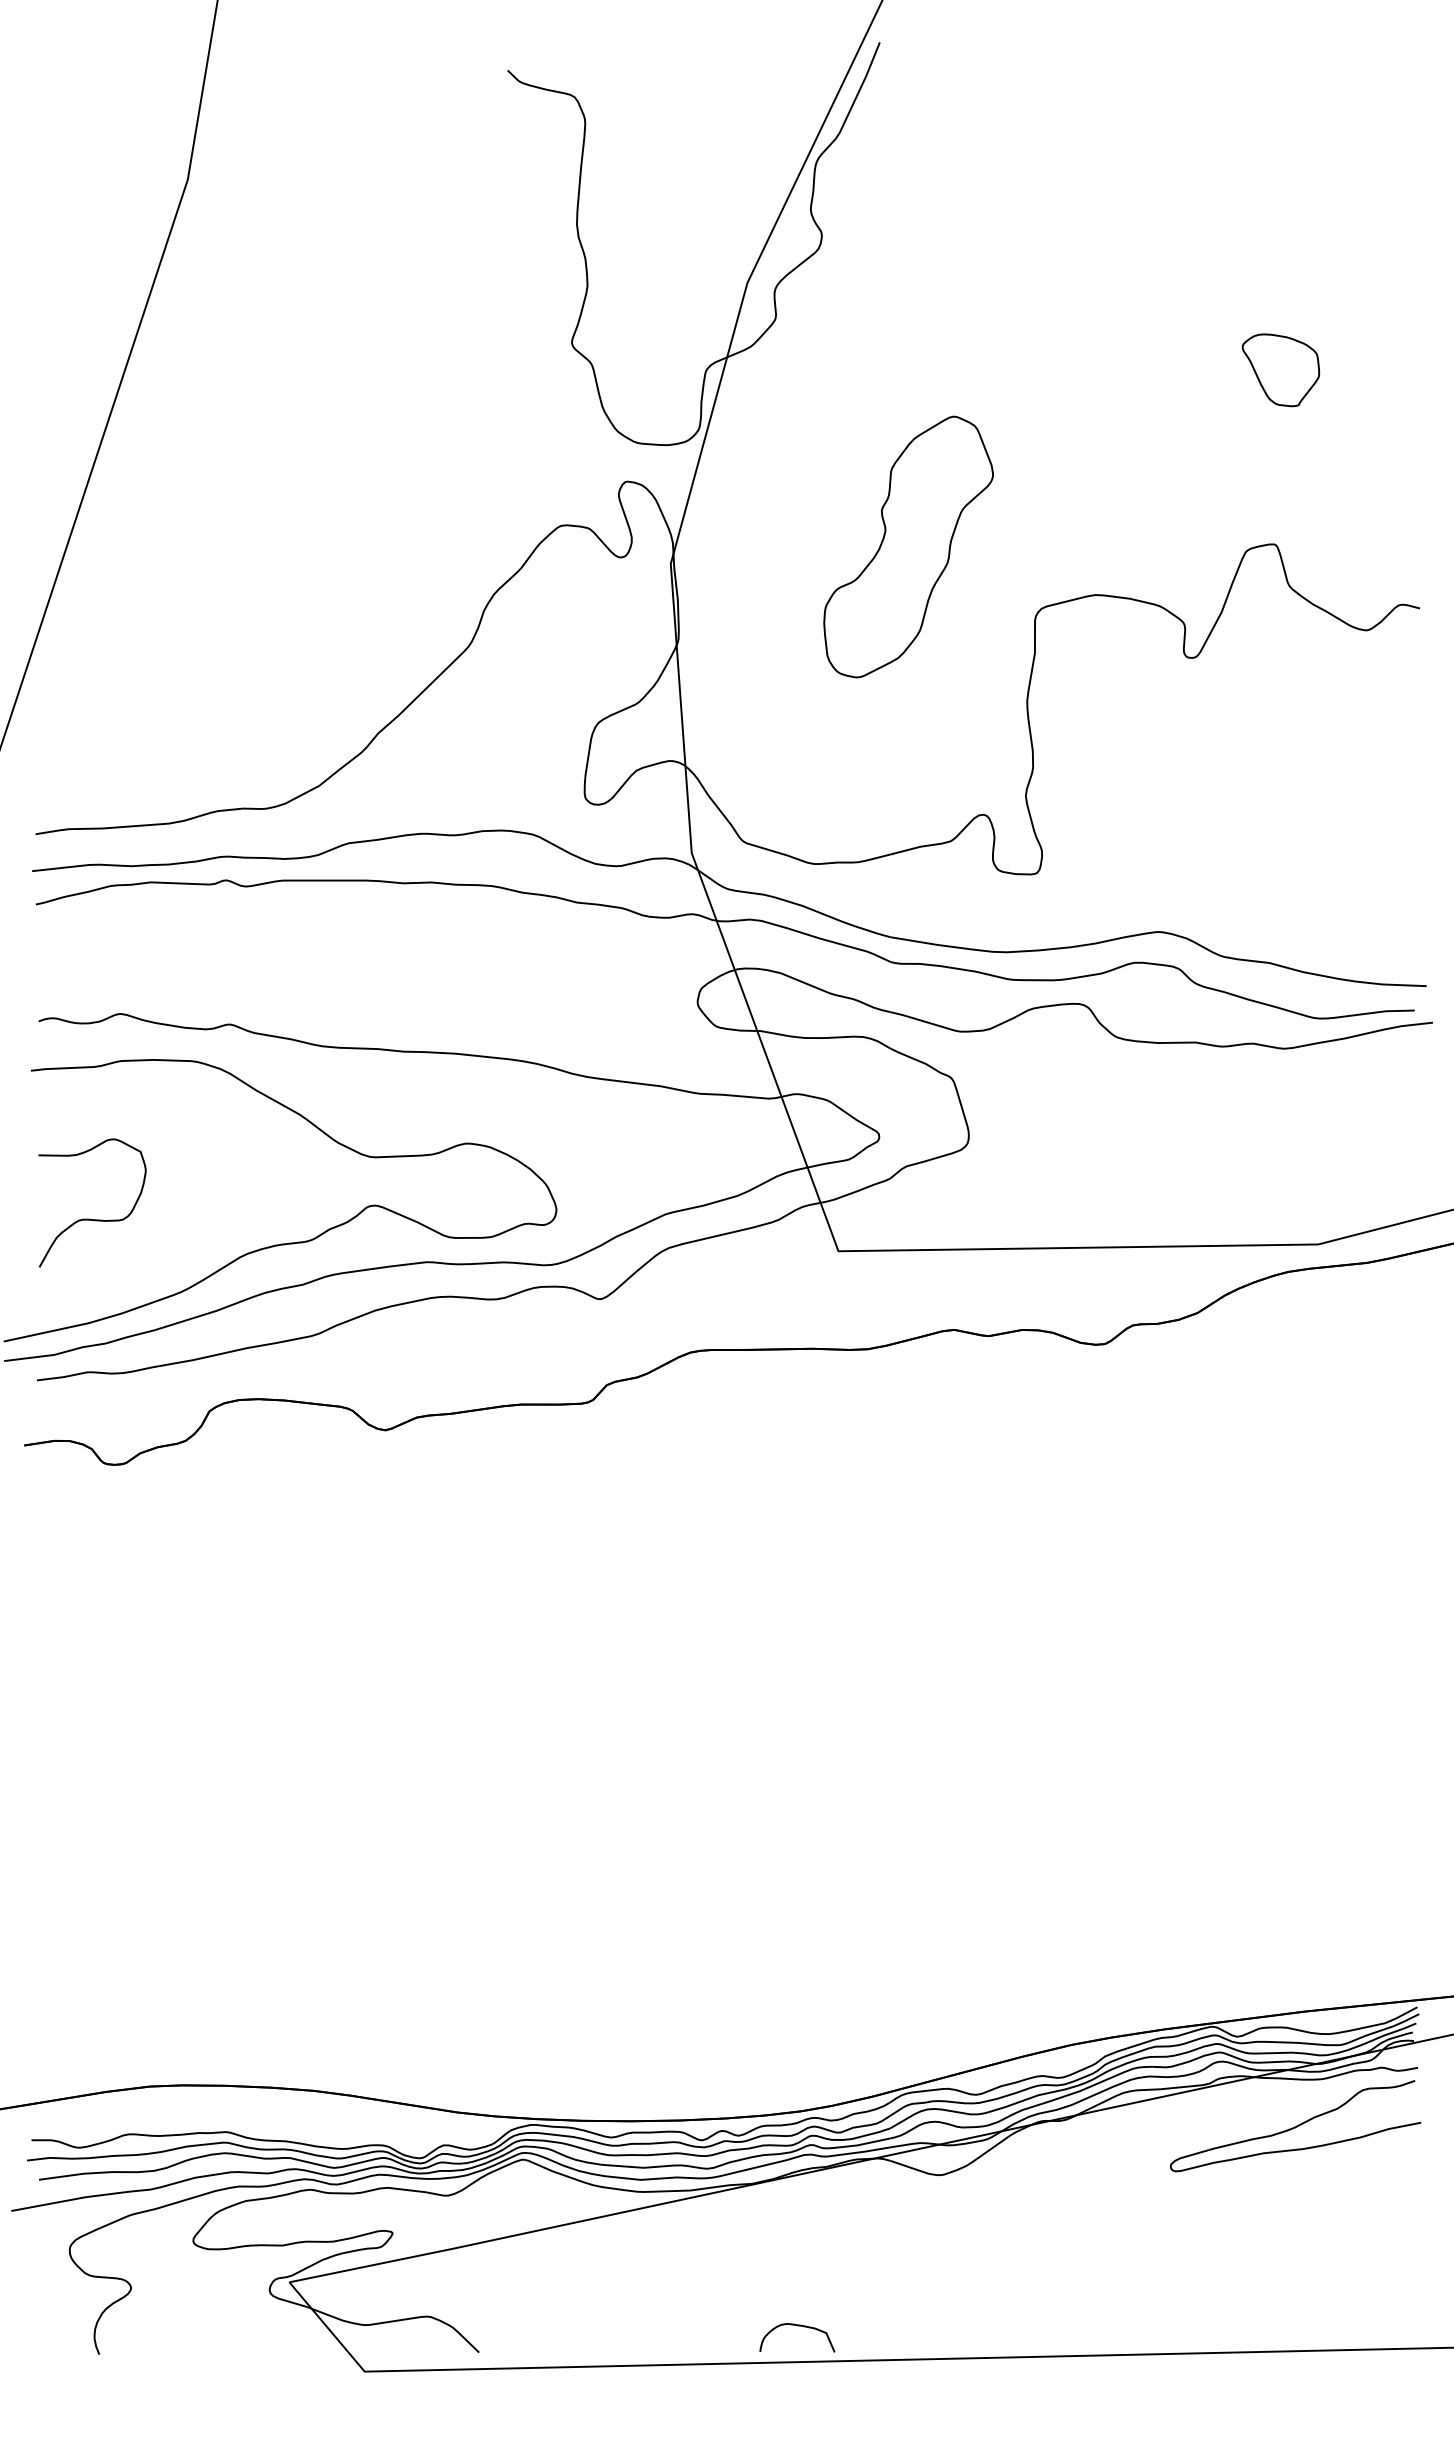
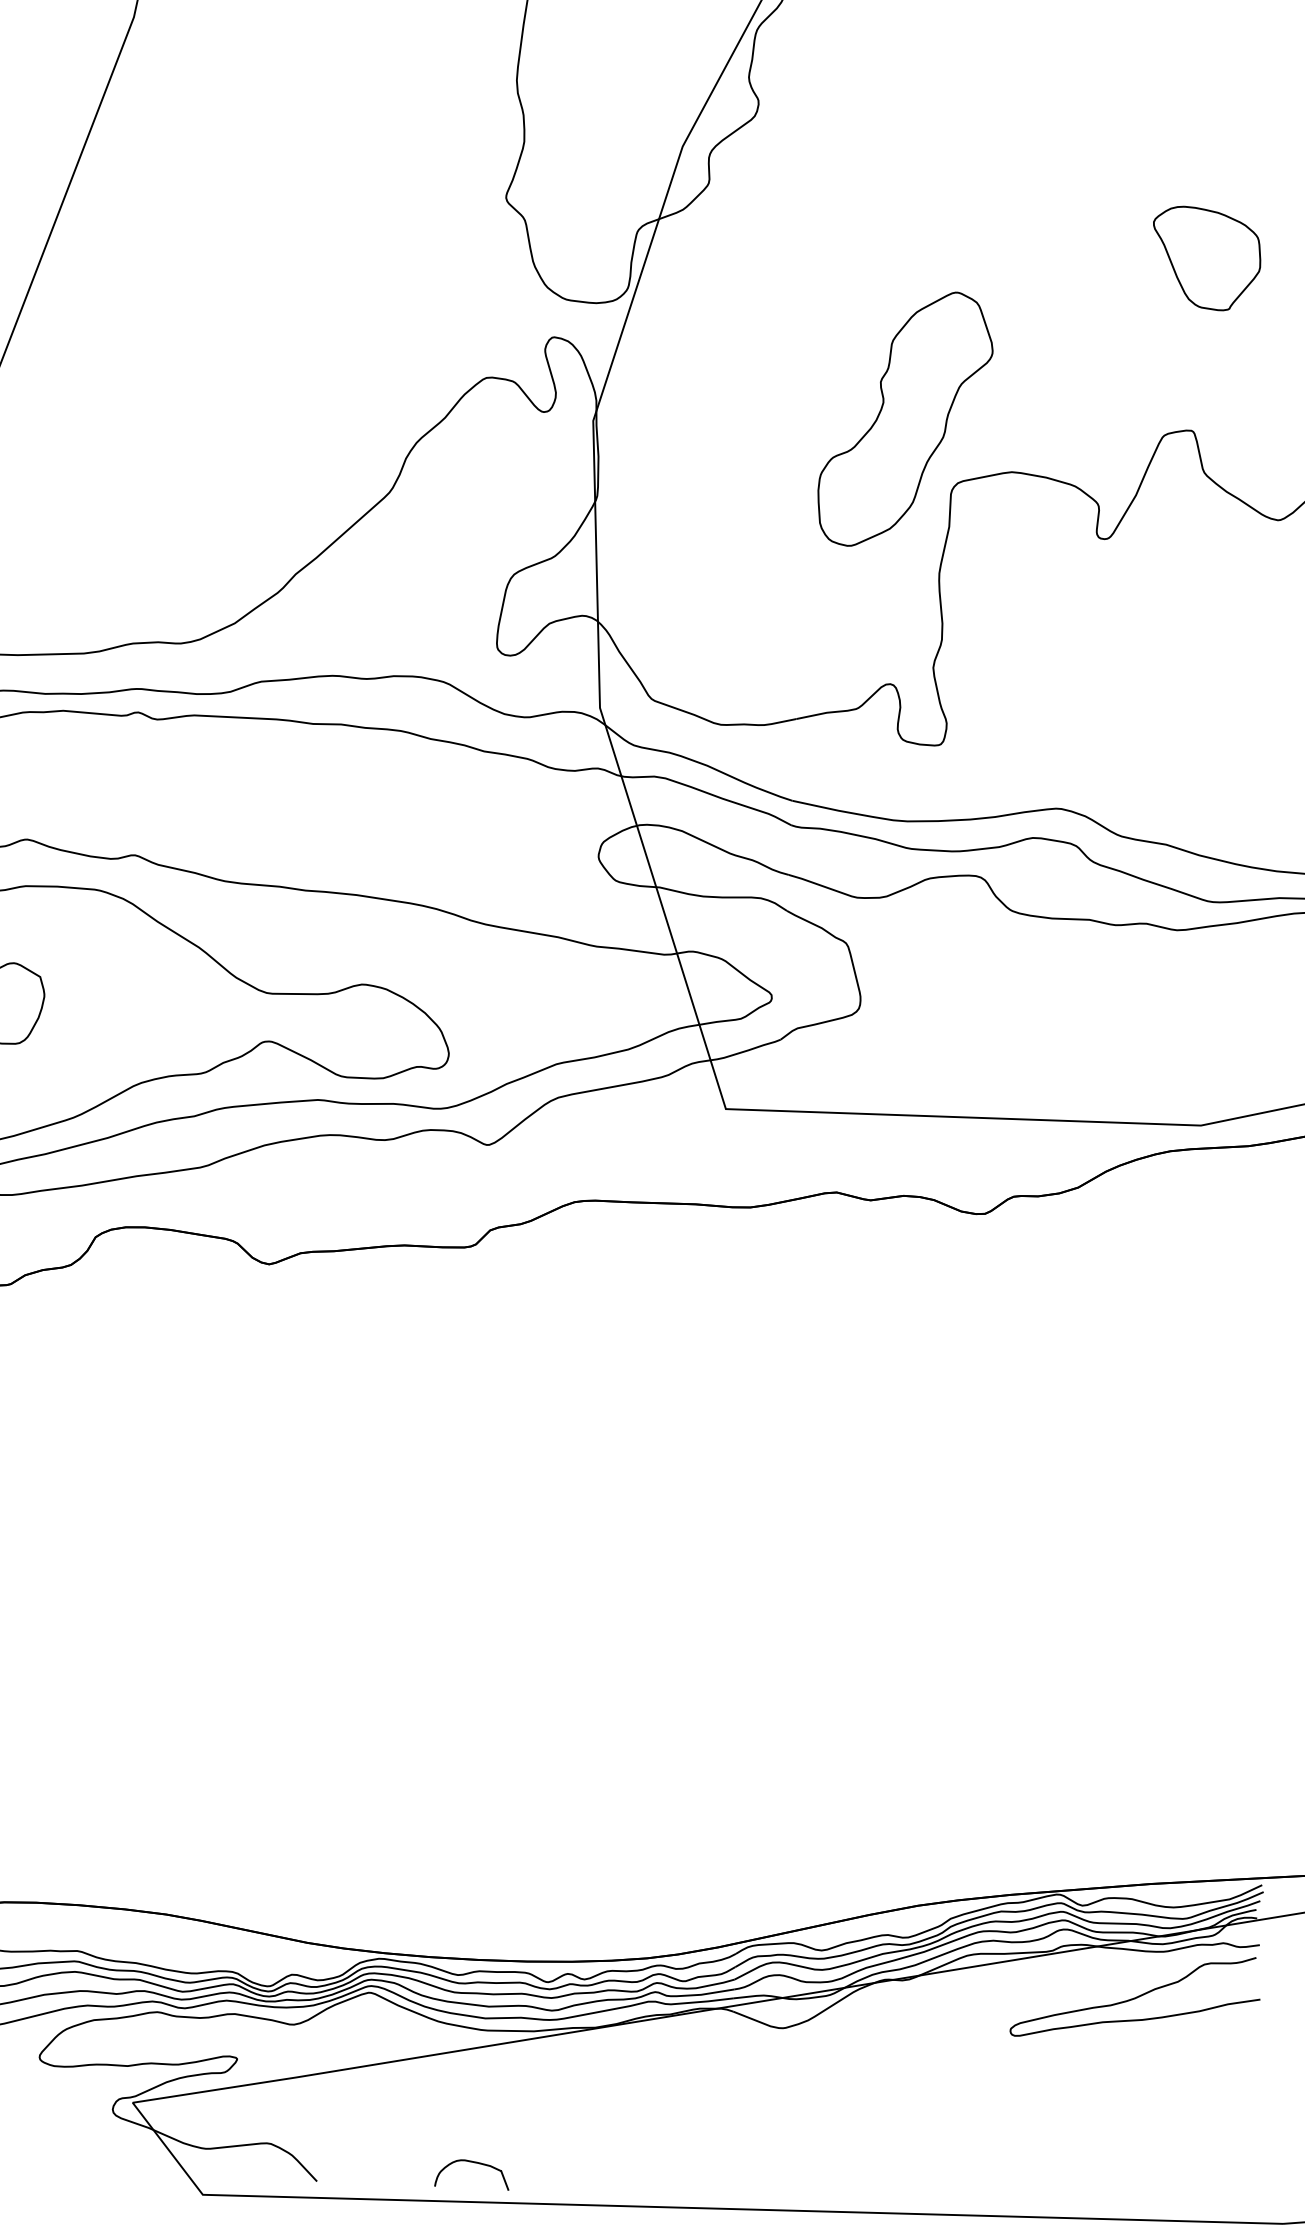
part: (1280, 370) -> (1205, 258), size x1.43
part: (908, 546) -> (905, 418), moved
part: (797, 2326) -> (473, 2163), moved

